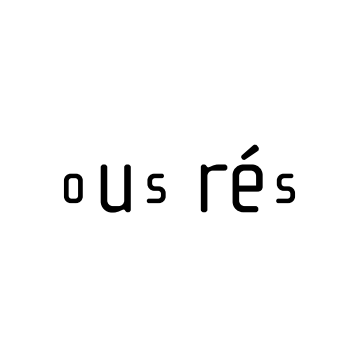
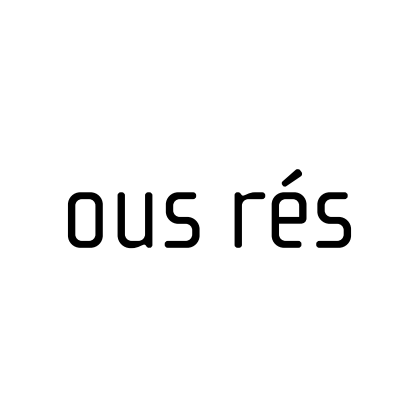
part: (73, 188) -> (85, 220), size x1.67
part: (156, 188) -> (182, 220), size x1.67
part: (285, 188) -> (333, 220), size x1.67

